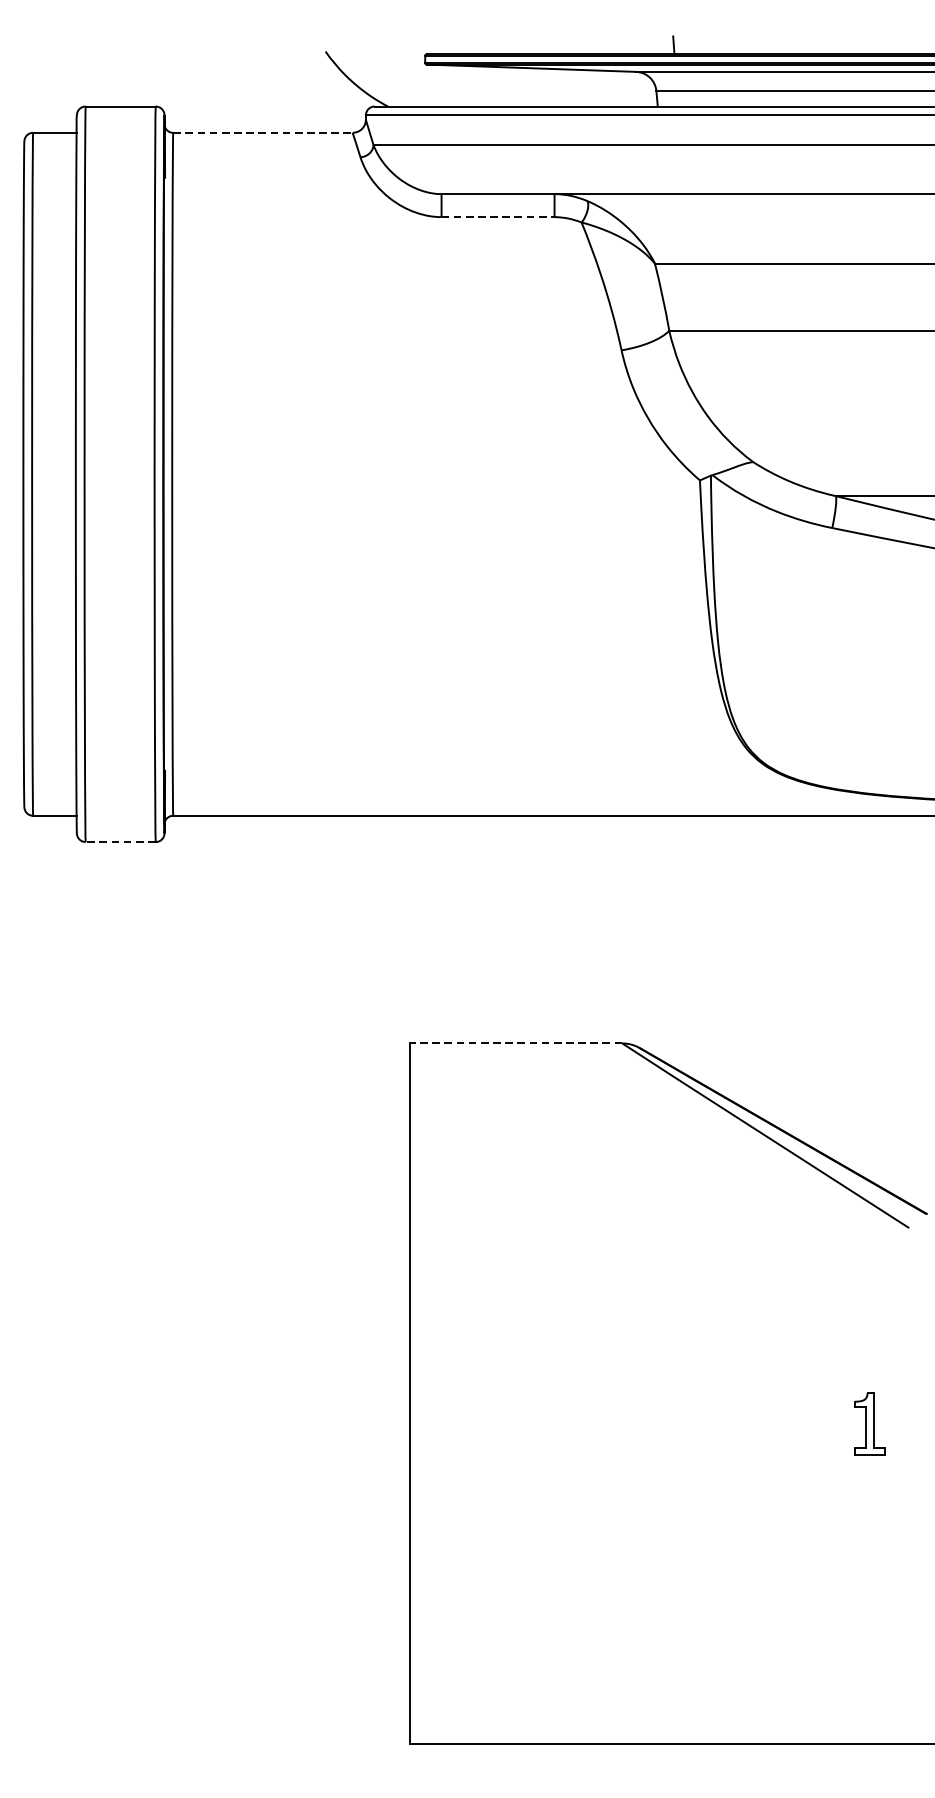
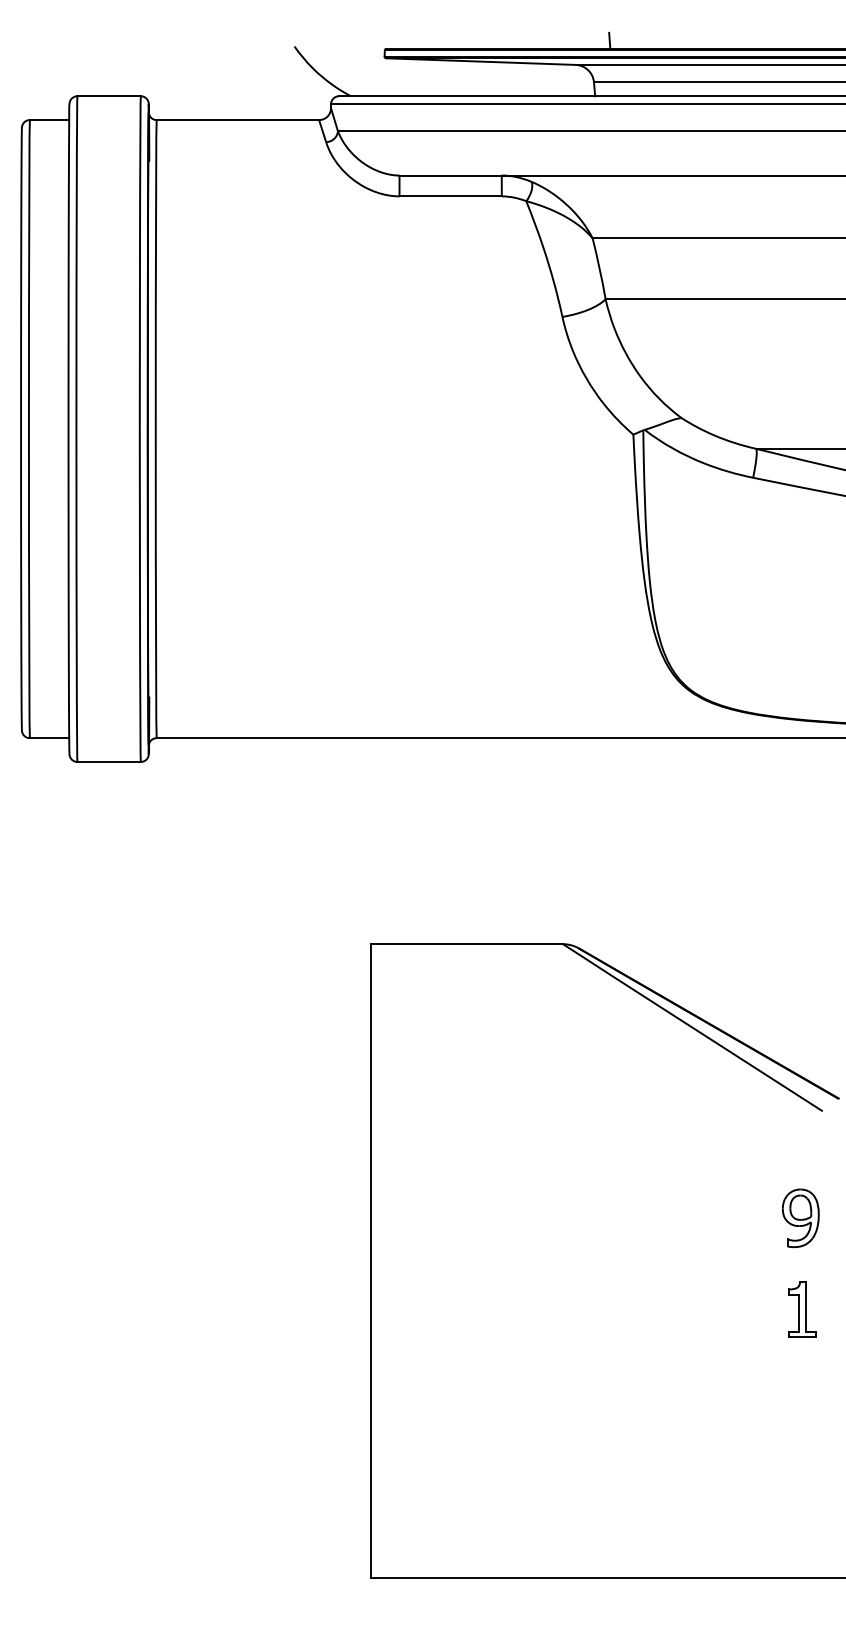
line: (263, 133) -> (238, 120), dashed -> solid
line: (498, 217) -> (451, 196), dashed -> solid
line: (121, 841) -> (109, 761), dashed -> solid
line: (515, 1043) -> (466, 944), dashed -> solid
part: (884, 1345) -> (800, 1217), added
part: (870, 1423) -> (802, 1309), moved

